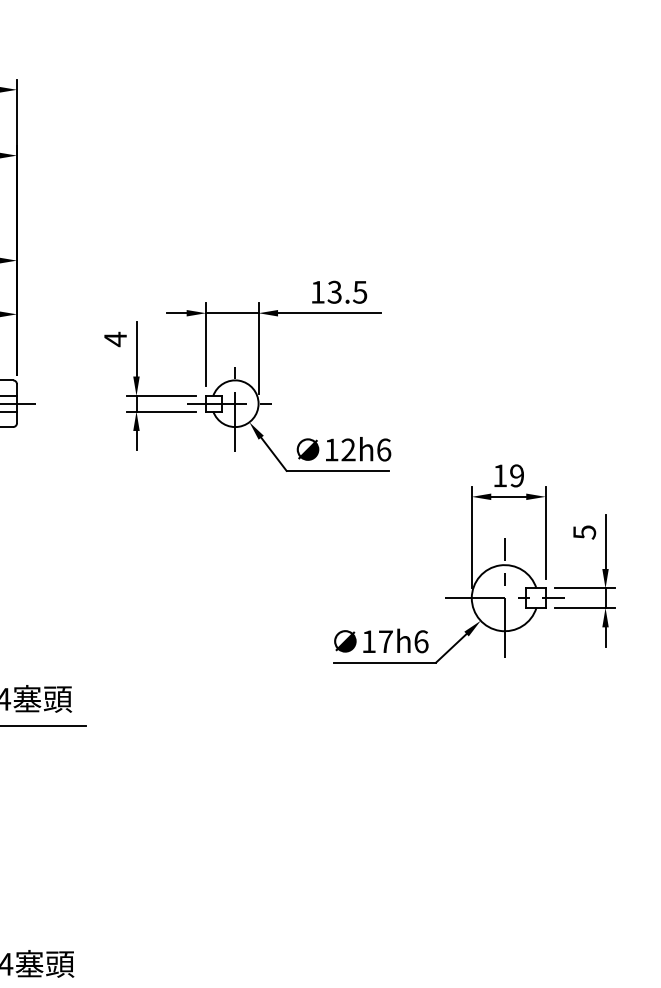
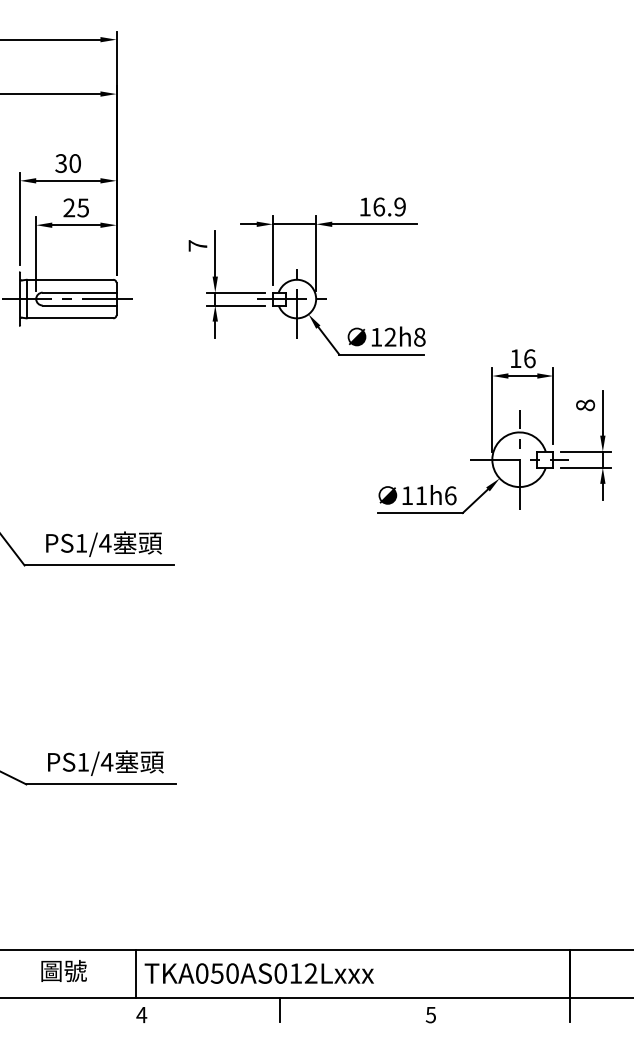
text: (347, 291) -> (389, 206), 13.5 -> 16.9
text: (114, 338) -> (197, 245), 4 -> 7
text: (383, 449) -> (419, 336), 12h6 -> 12h8
text: (516, 475) -> (529, 358), 19 -> 16
text: (584, 532) -> (585, 405), 5 -> 8
text: (386, 641) -> (421, 495), 17h6 -> 11h6

